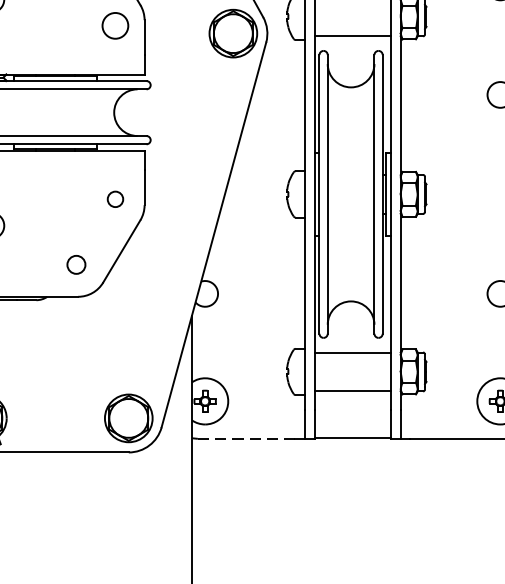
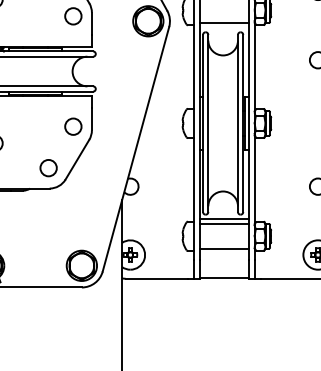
circle: (115, 199) -> (73, 126), size x1.67
circle: (76, 265) -> (48, 168), size x1.43
line: (351, 345) -> (223, 219), added
line: (246, 438) -> (156, 278), dashed -> solid

